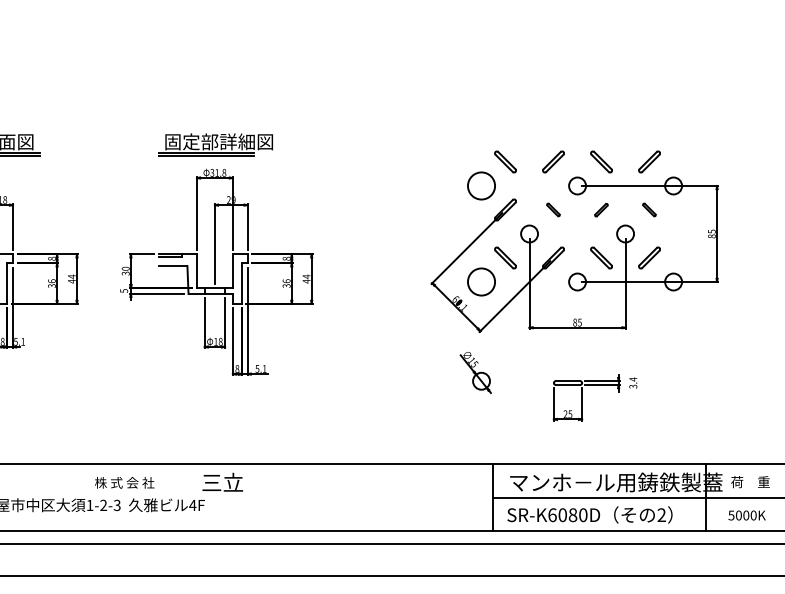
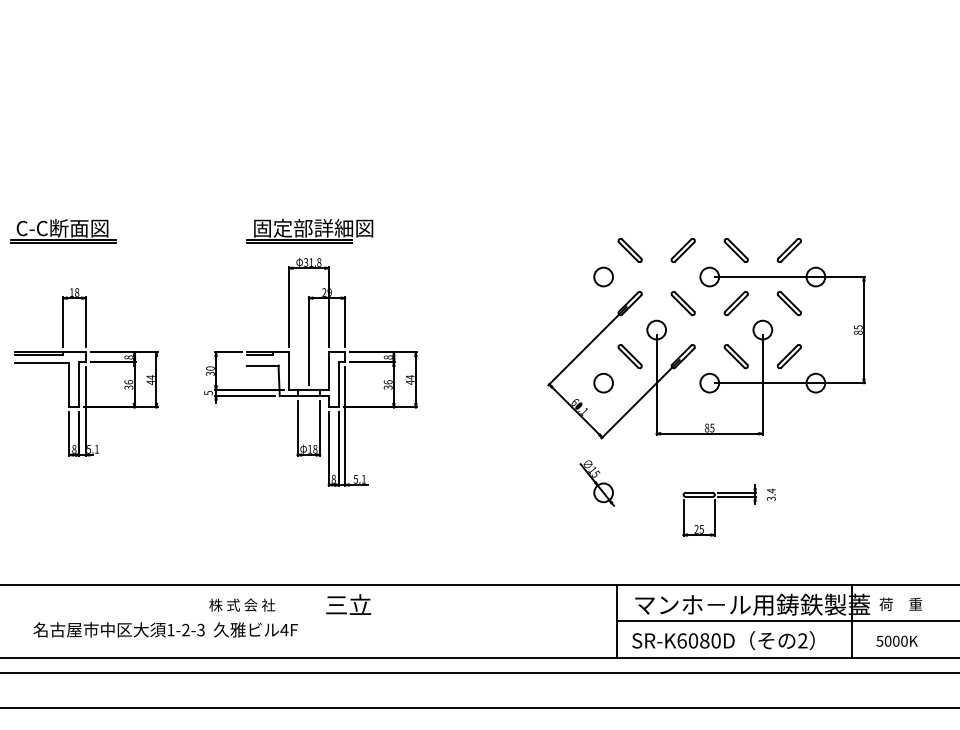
circle: (481, 185) -> (603, 276), size x0.62
part: (552, 209) -> (682, 303), size x1.67
part: (600, 209) -> (735, 303), size x1.67
part: (648, 209) -> (788, 303), size x1.67
circle: (481, 281) -> (603, 382), size x0.62
text: (124, 482) -> (242, 604), moved
text: (222, 482) -> (348, 604), moved

